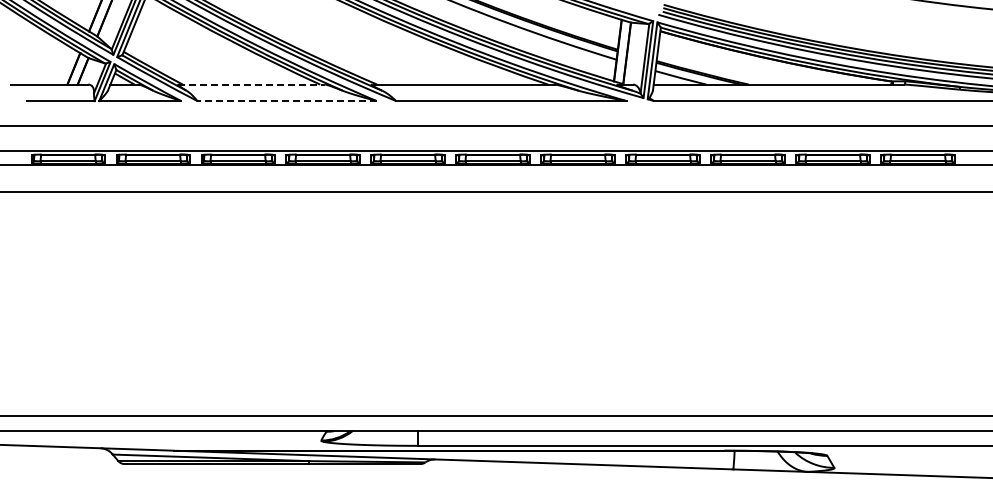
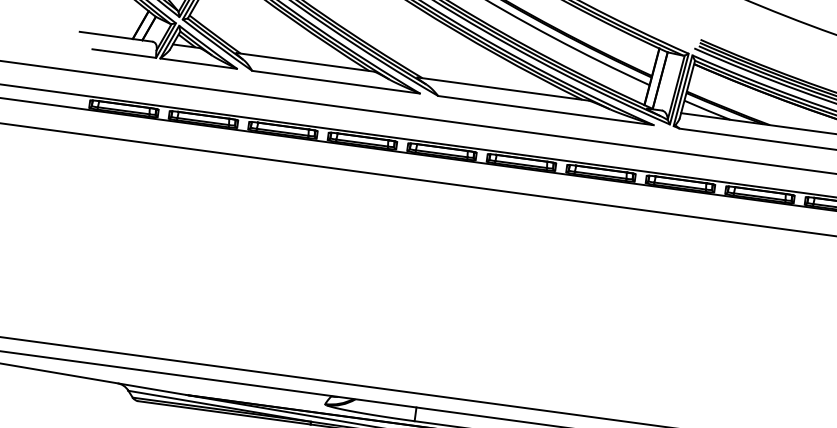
line: (252, 84) -> (305, 62), dashed -> solid
line: (287, 101) -> (336, 82), dashed -> solid

